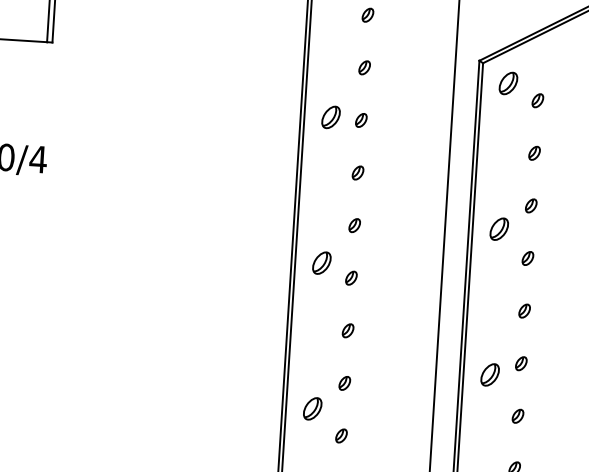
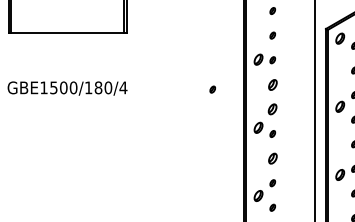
part: (357, 172) -> (272, 84), size x1.6
part: (228, 174) -> (212, 89), added
part: (354, 225) -> (272, 109), size x1.6
part: (347, 330) -> (272, 158), size x1.6

